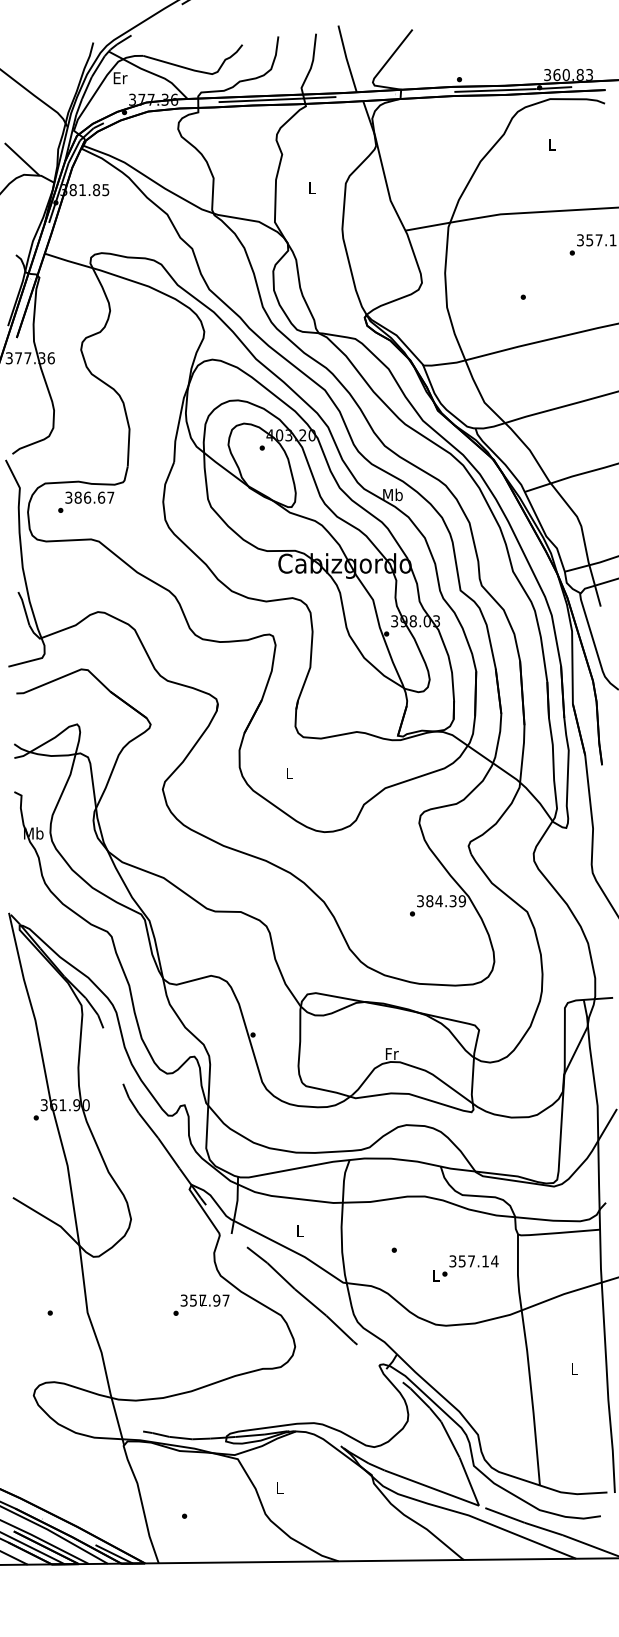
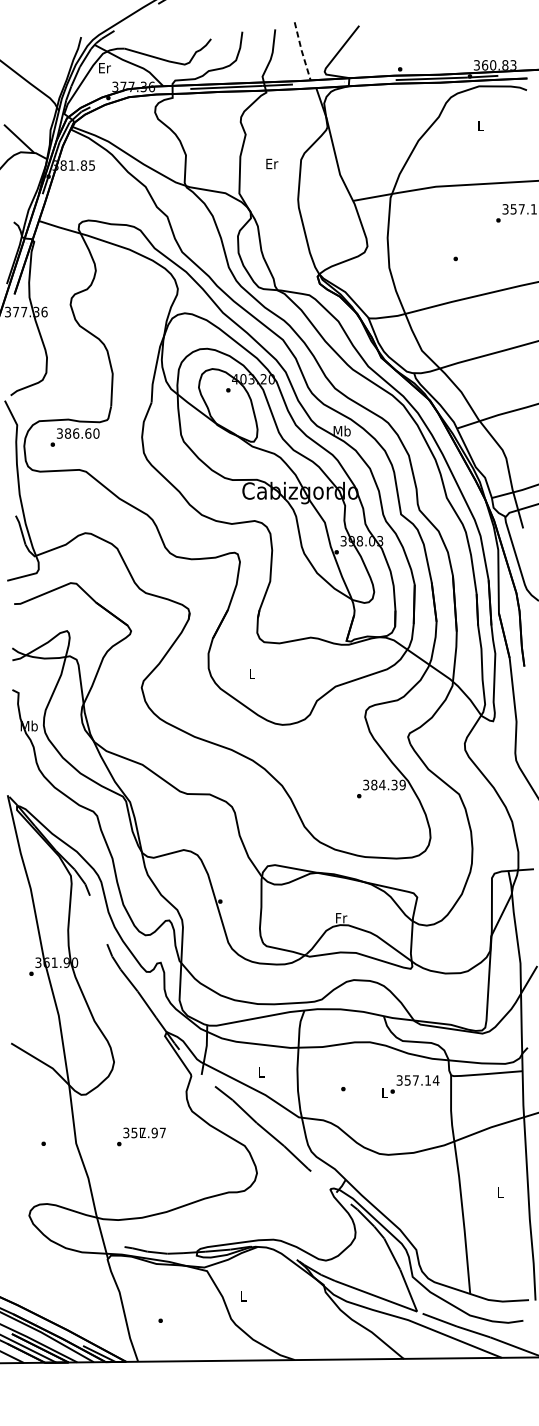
line: (346, 59) -> (301, 51), solid -> dashed
text: (312, 188) -> (272, 164), L -> Er
text: (110, 497) -> (96, 433), 386.67 -> 386.60
text: (465, 1268) -> (410, 1086), moved
text: (201, 1304) -> (141, 1136), moved

